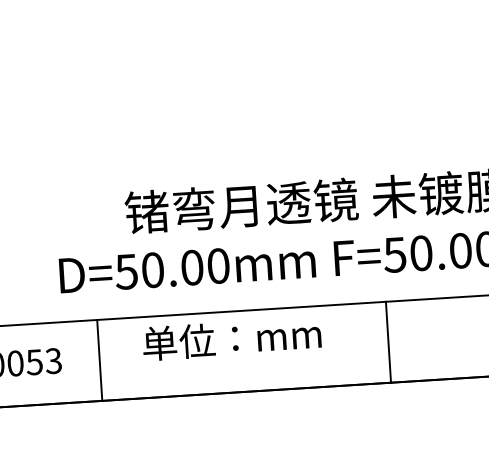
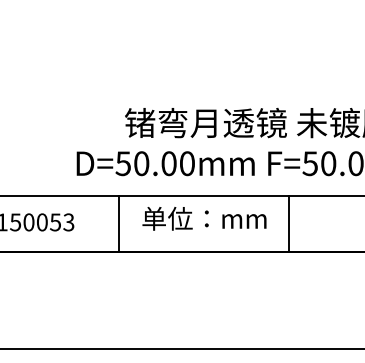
text: (231, 338) -> (204, 218), moved
line: (387, 341) -> (288, 223), moved
line: (99, 359) -> (118, 223), moved

